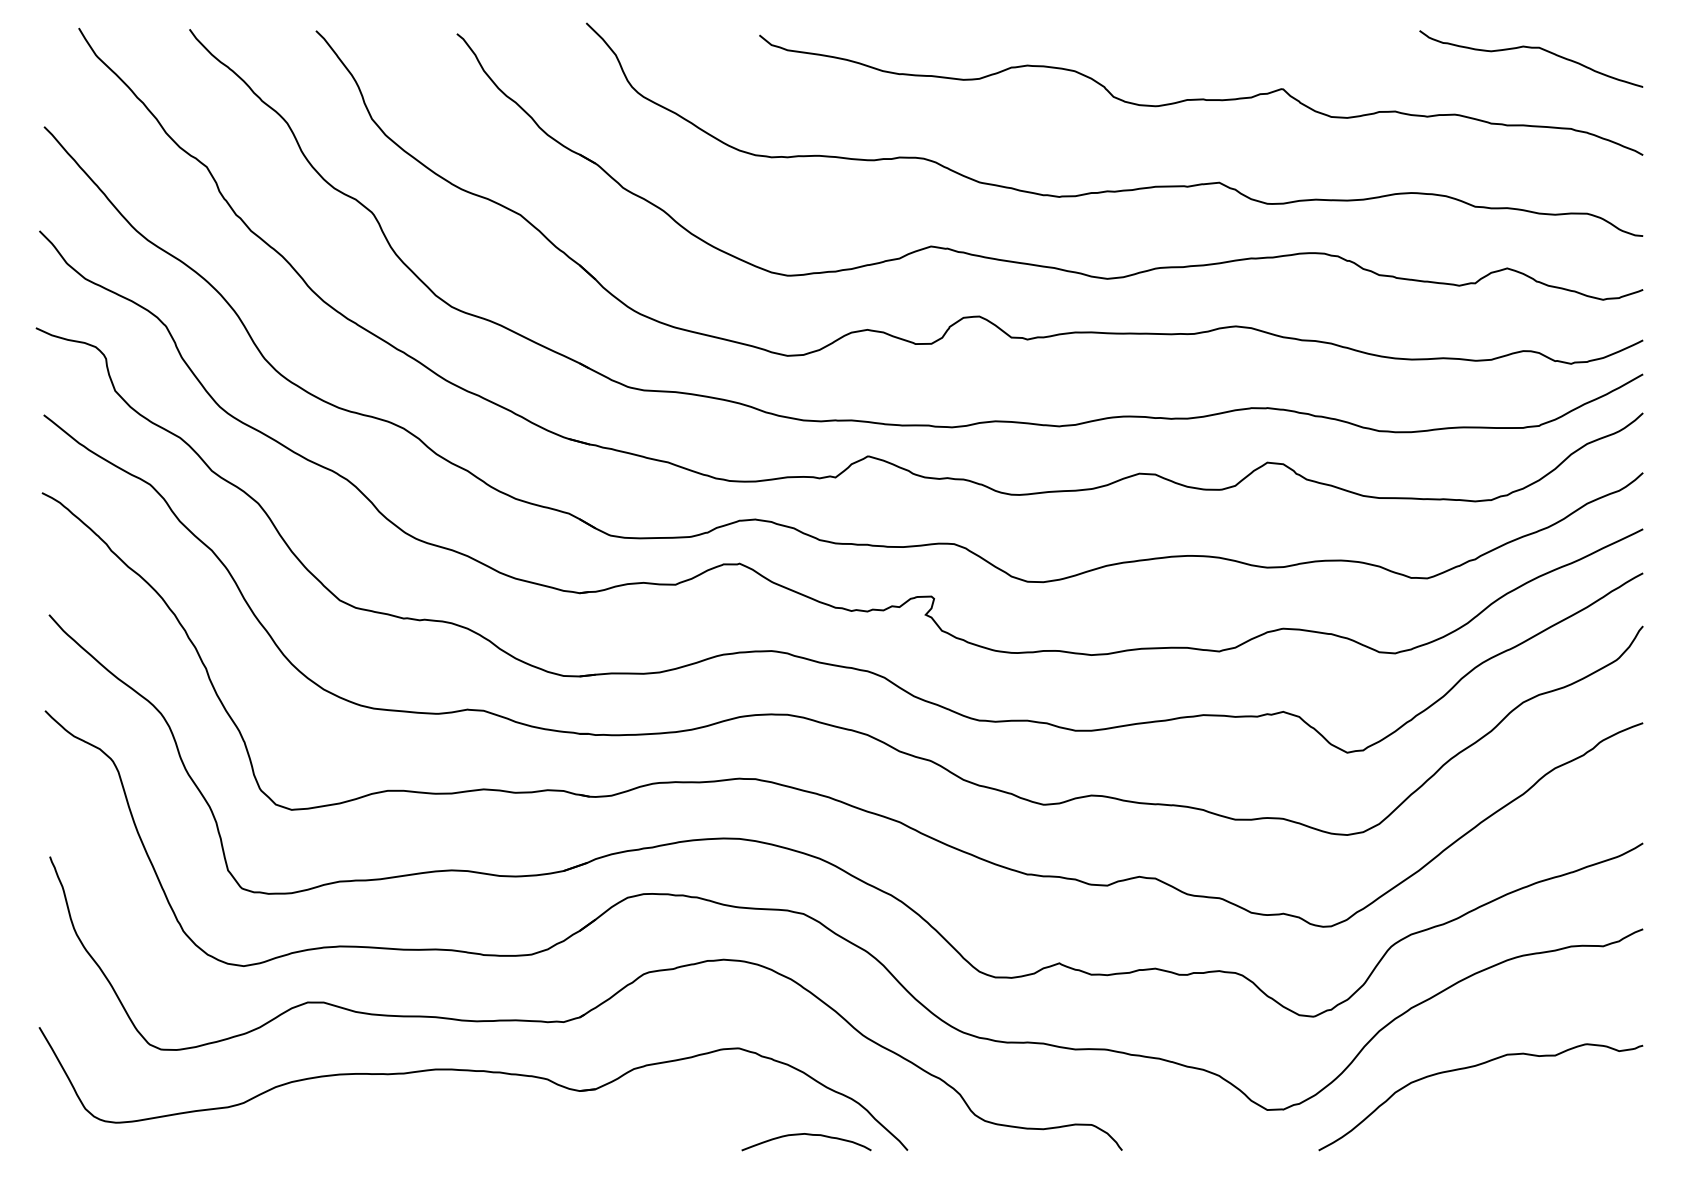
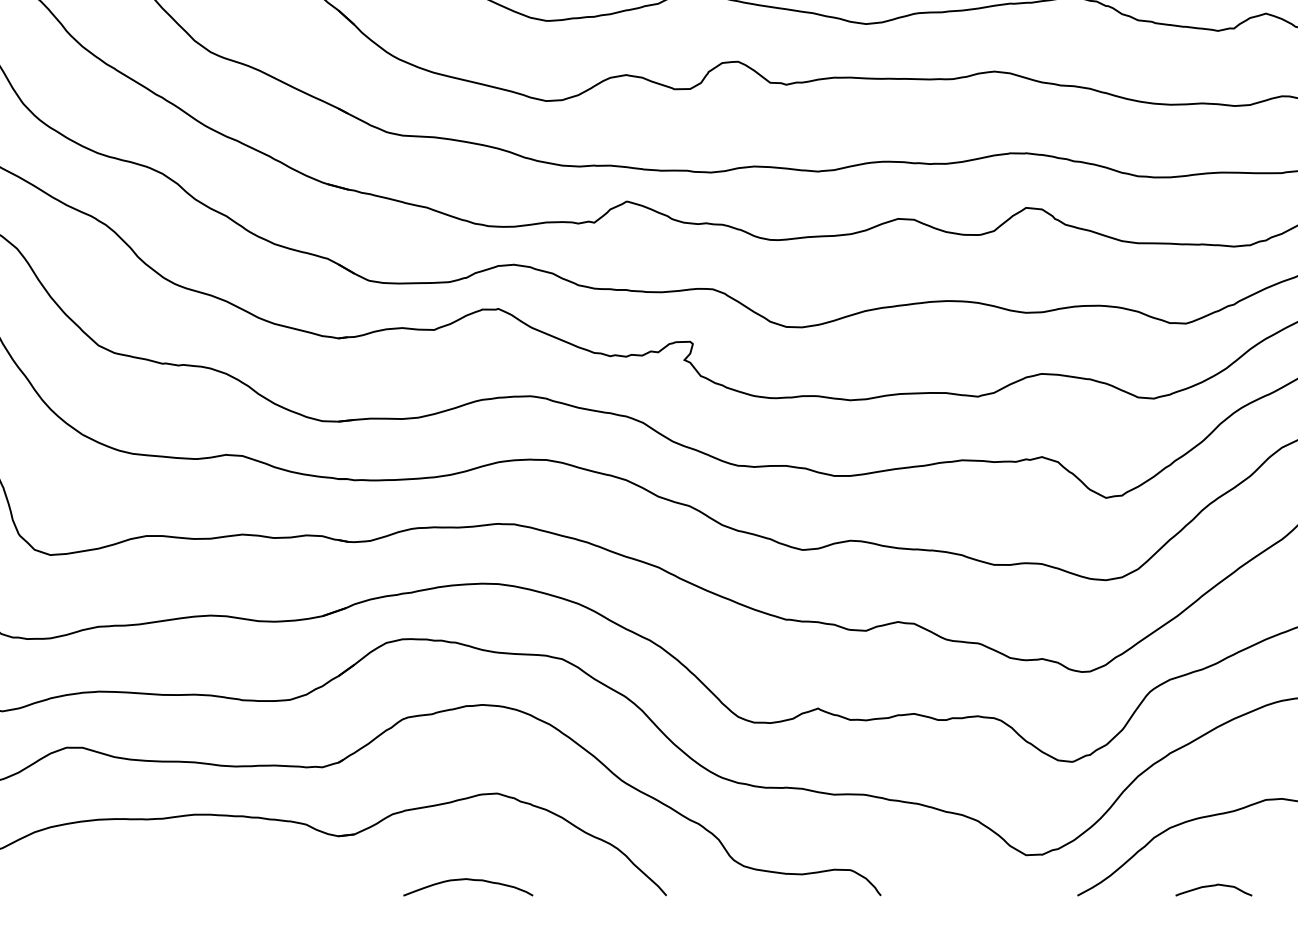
curve: (807, 1135) -> (469, 880), moved
curve: (1454, 1141) -> (1213, 886), added

